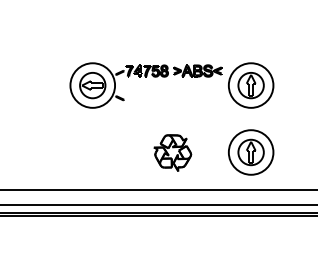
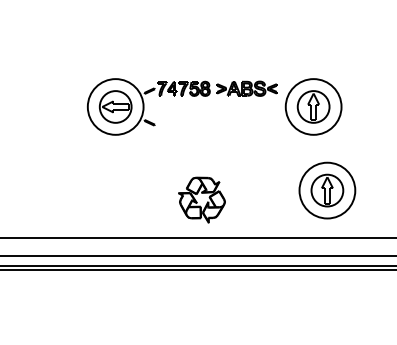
part: (172, 152) -> (201, 199), moved
part: (251, 152) -> (327, 190), moved

